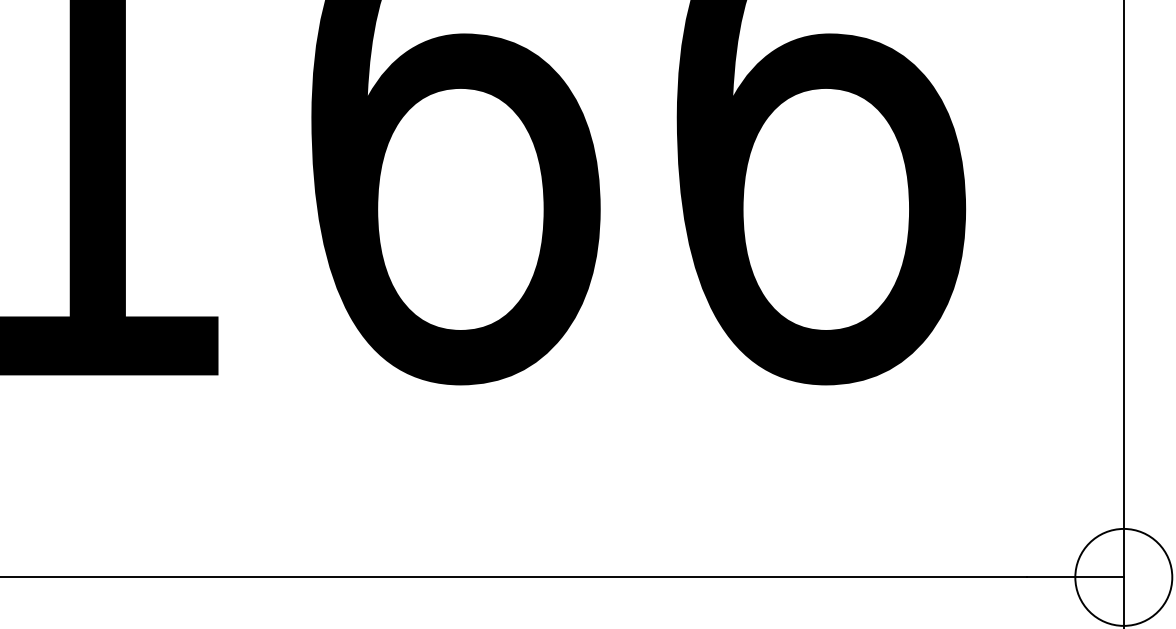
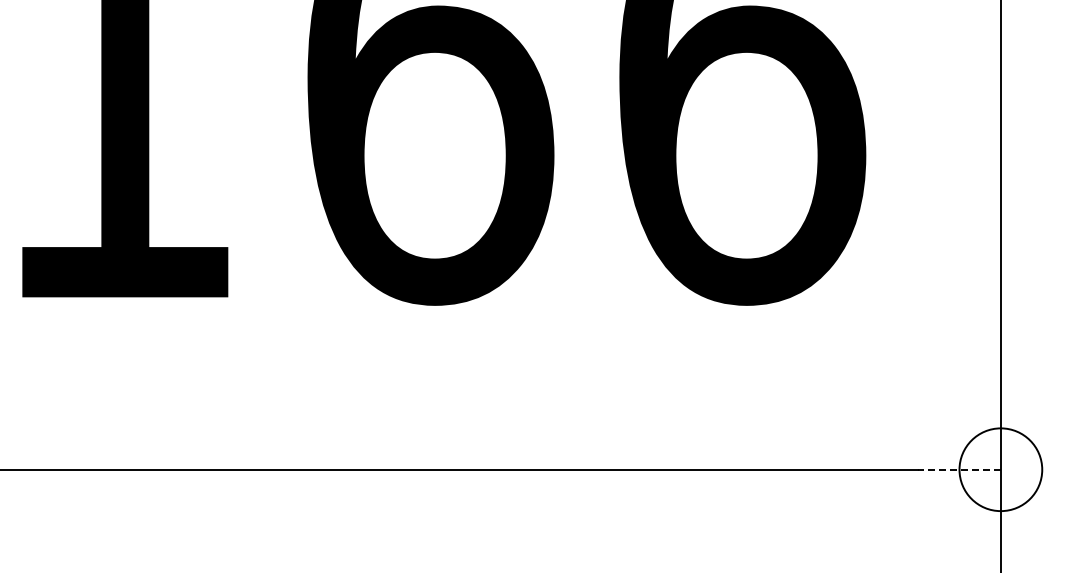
line: (1075, 577) -> (959, 469), solid -> dashed

